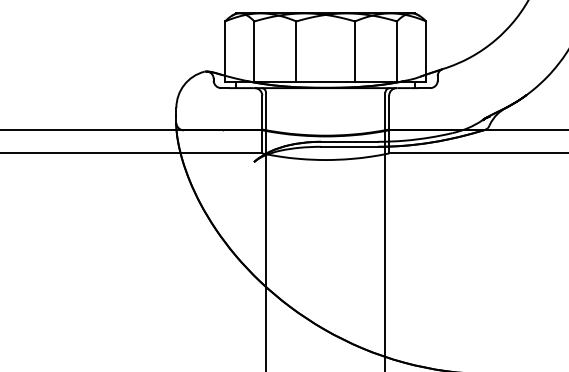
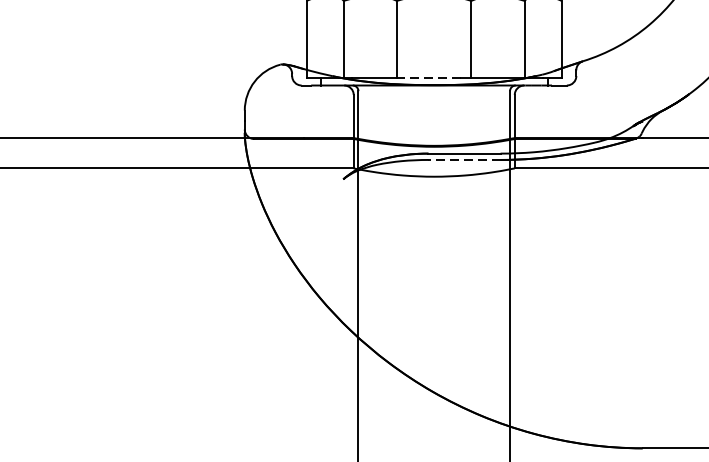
line: (321, 82) -> (428, 78), solid -> dashed
line: (349, 146) -> (464, 159), solid -> dashed

